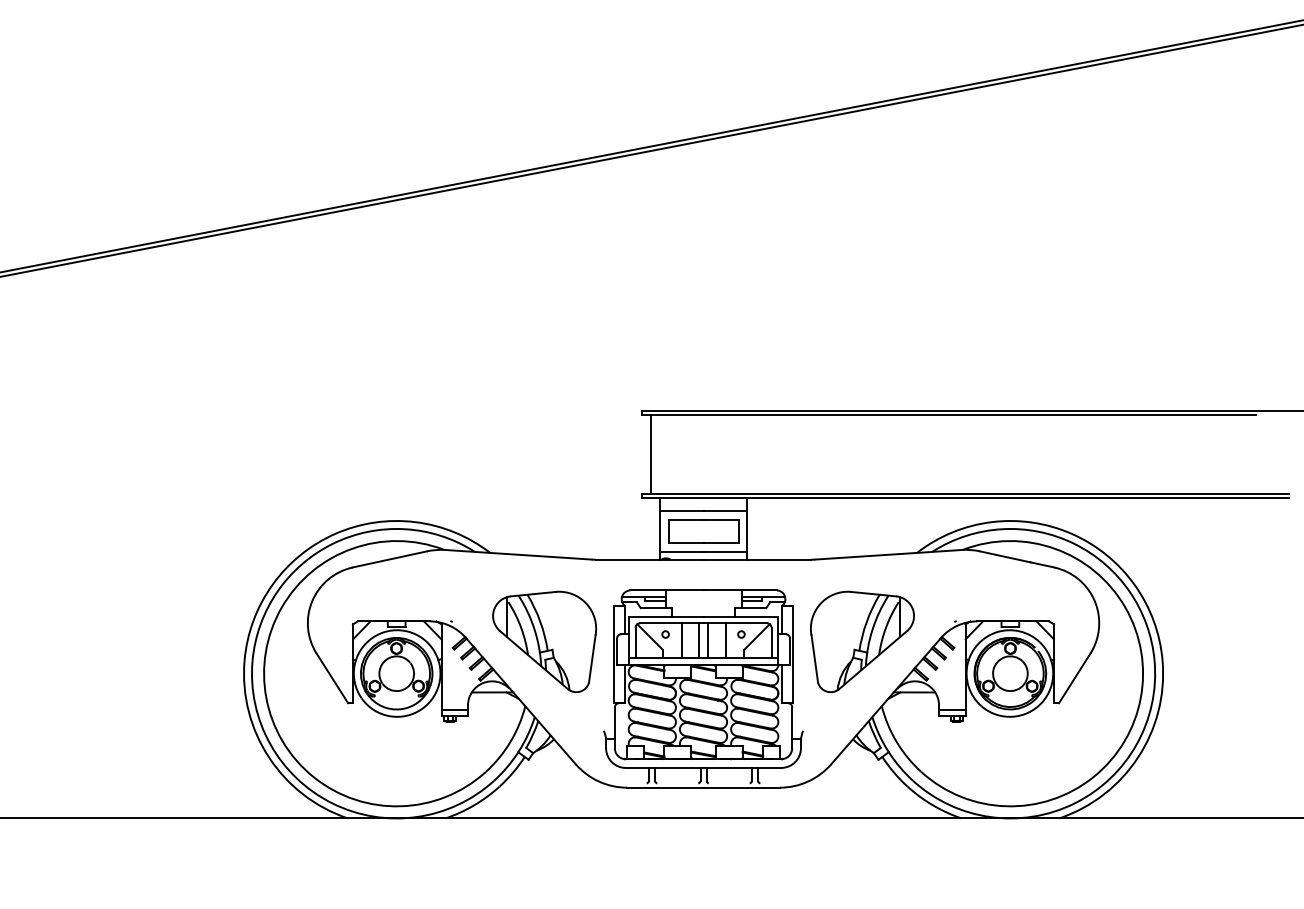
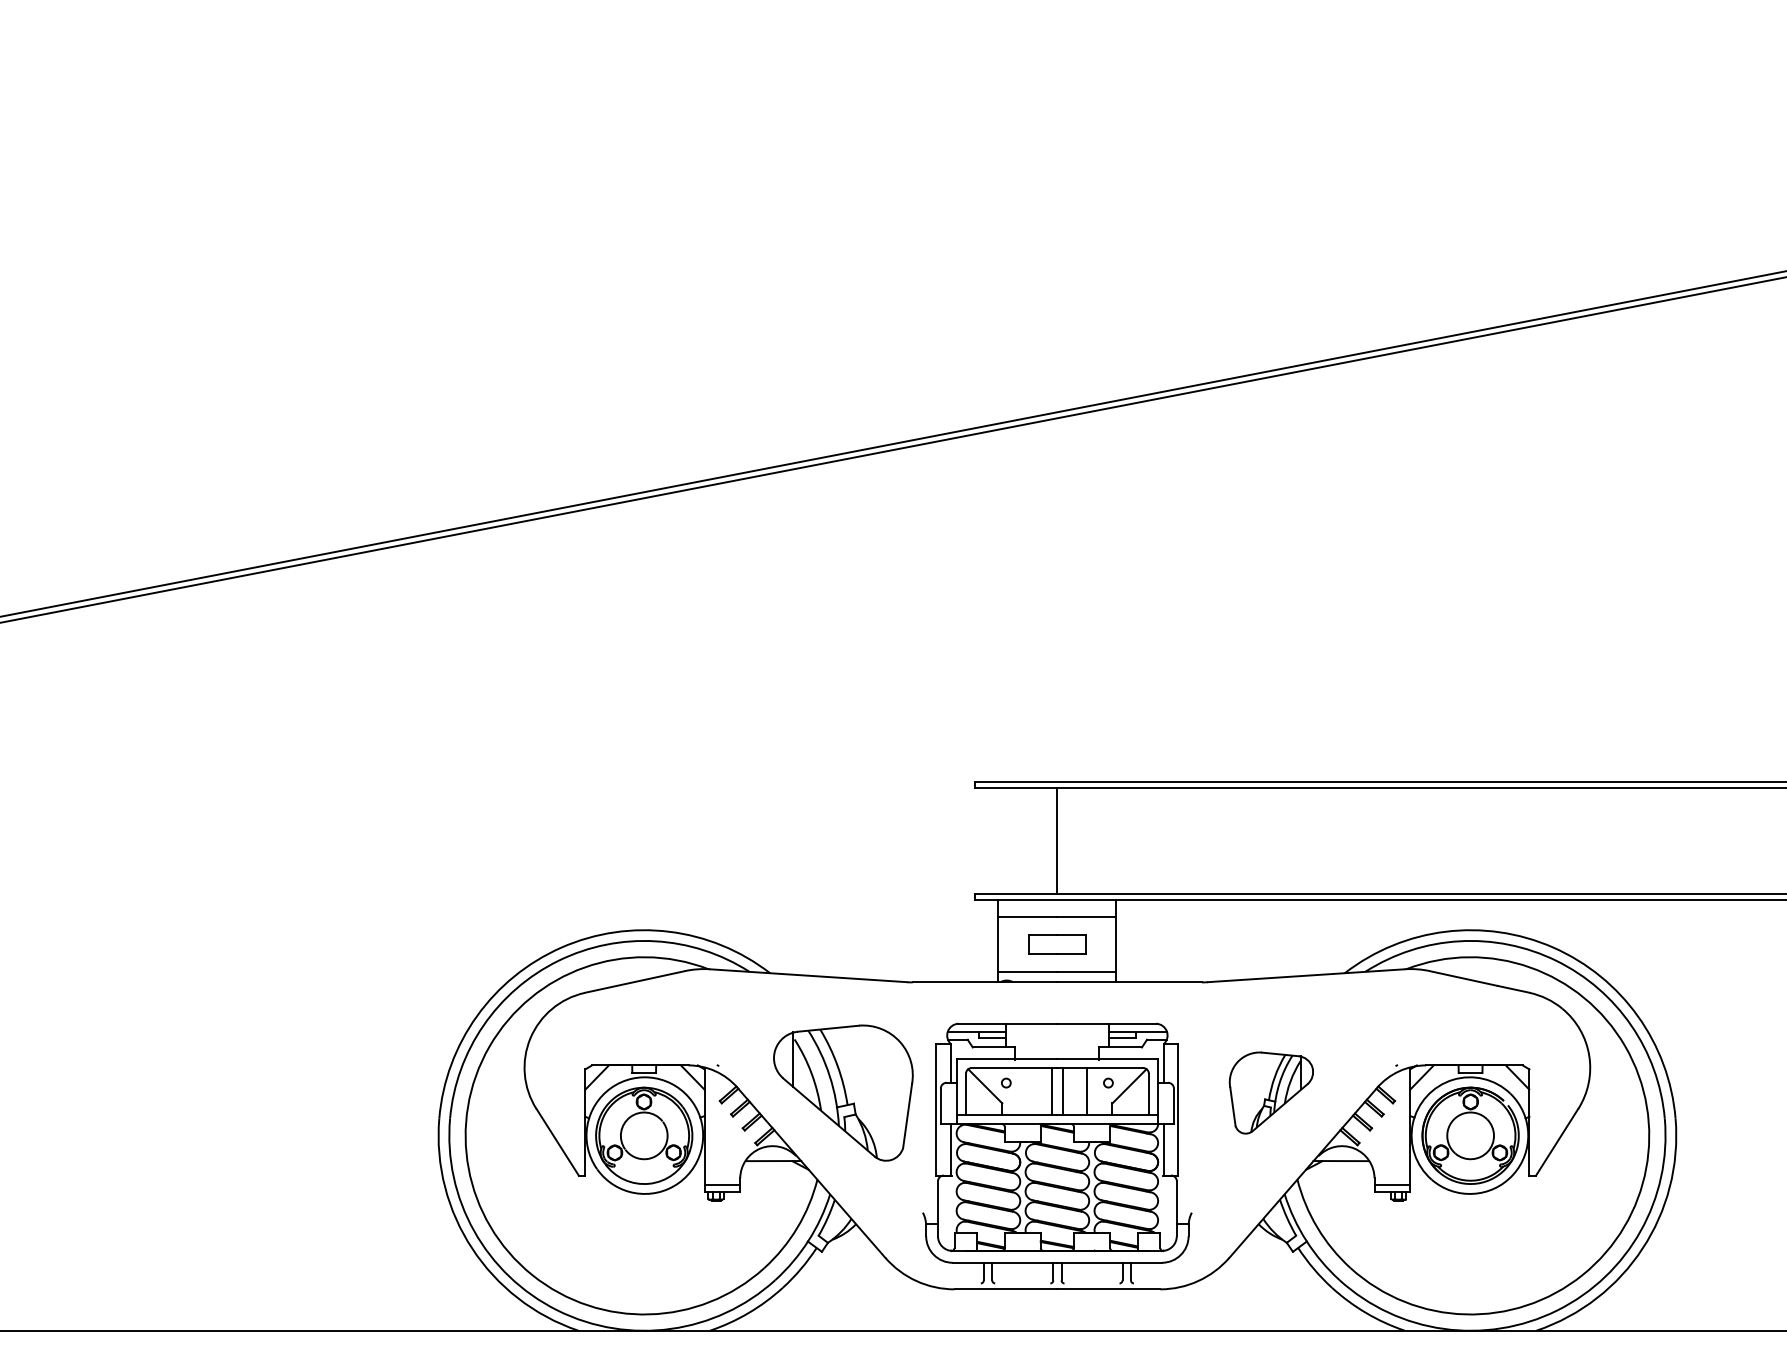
line: (650, 454) -> (1056, 840), moved
part: (703, 531) -> (1057, 944), size x0.6
line: (681, 640) -> (1027, 1091), removed
part: (862, 641) -> (1271, 1092), size x0.6

